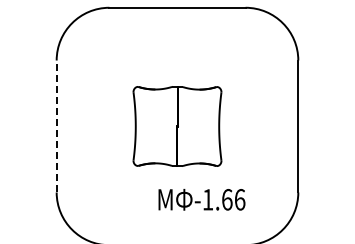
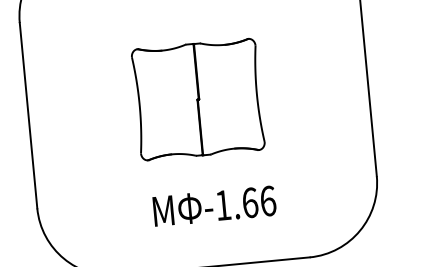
line: (56, 126) -> (28, 115), dashed -> solid
text: (201, 199) -> (214, 205), moved

